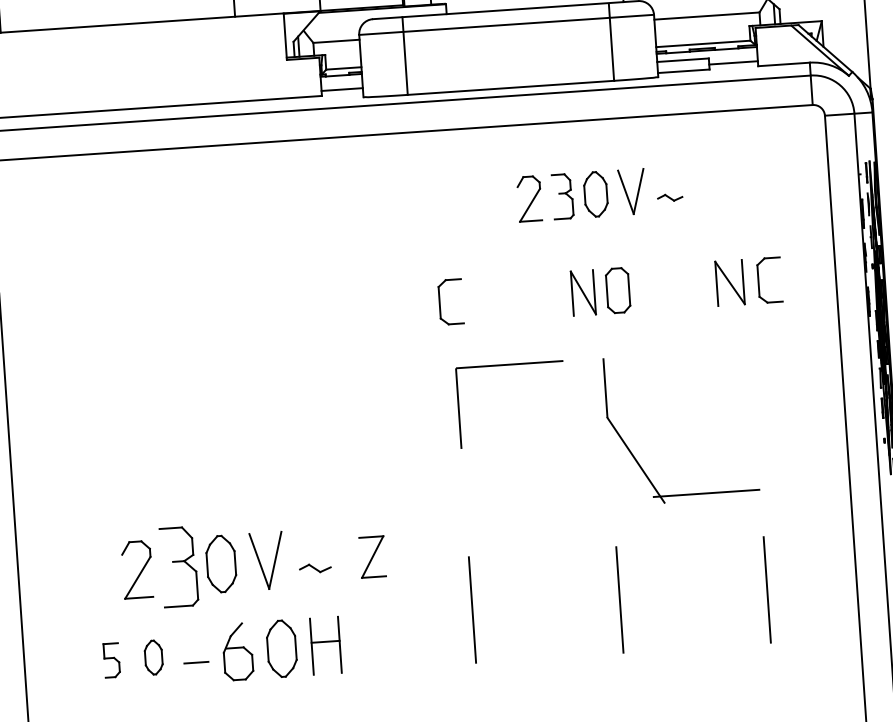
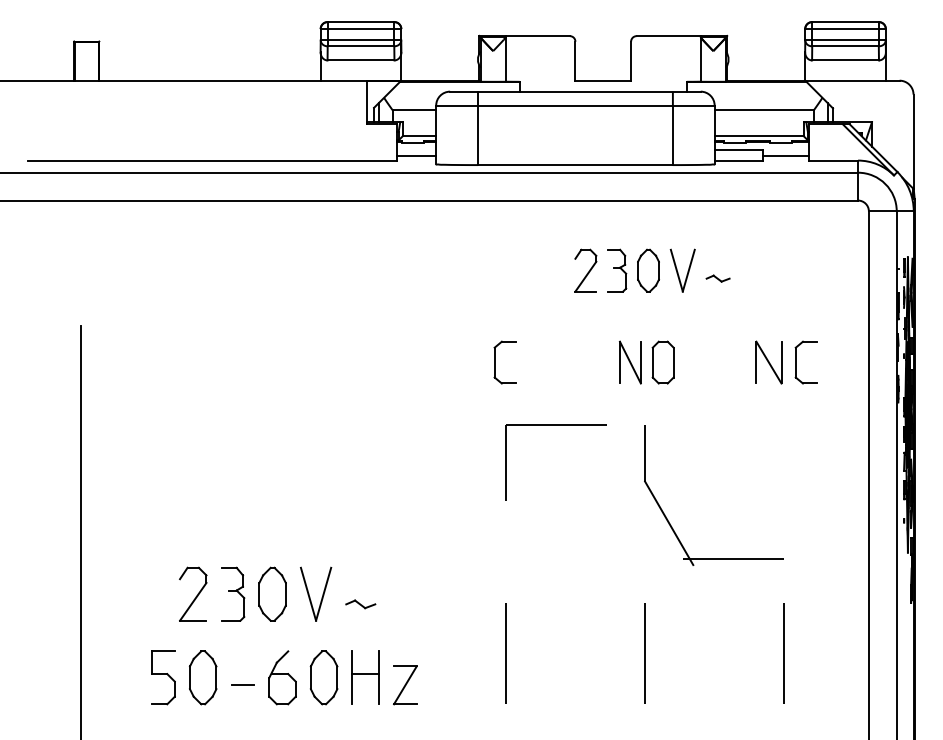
part: (372, 557) -> (405, 685), moved
part: (179, 566) -> (233, 593), size x0.71
part: (153, 657) -> (202, 677), size x1.67
part: (111, 660) -> (163, 677), size x1.67

